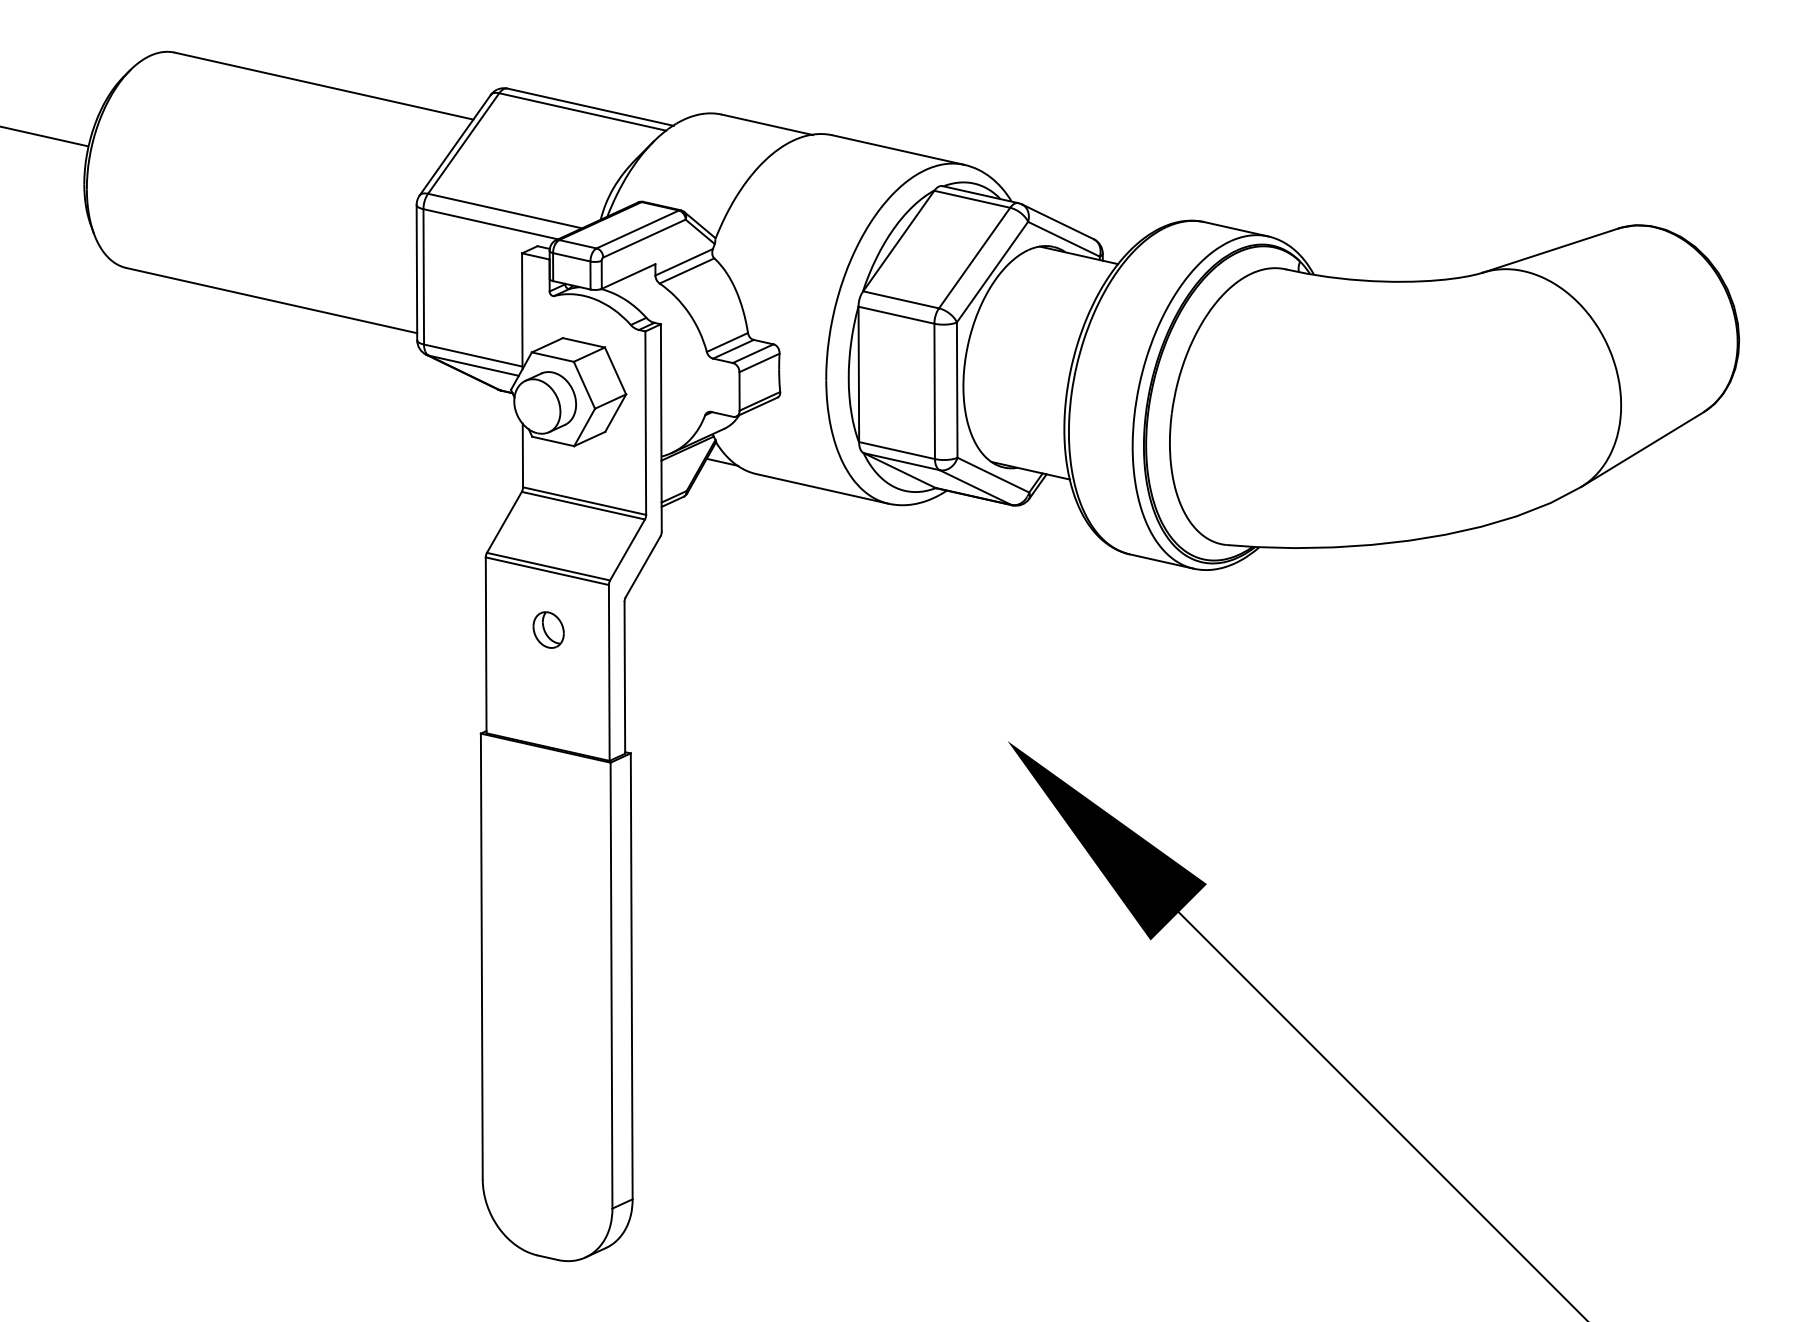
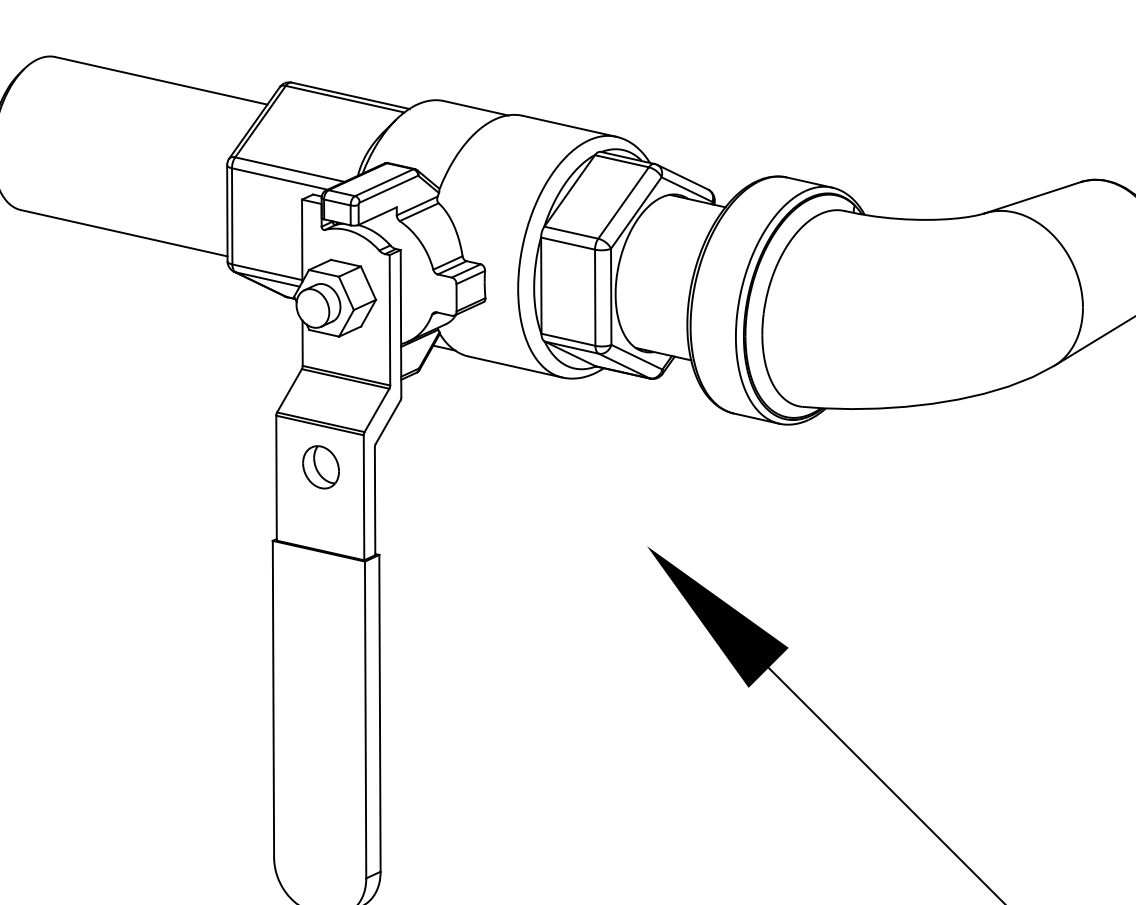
part: (548, 629) -> (320, 466), size x1.67

